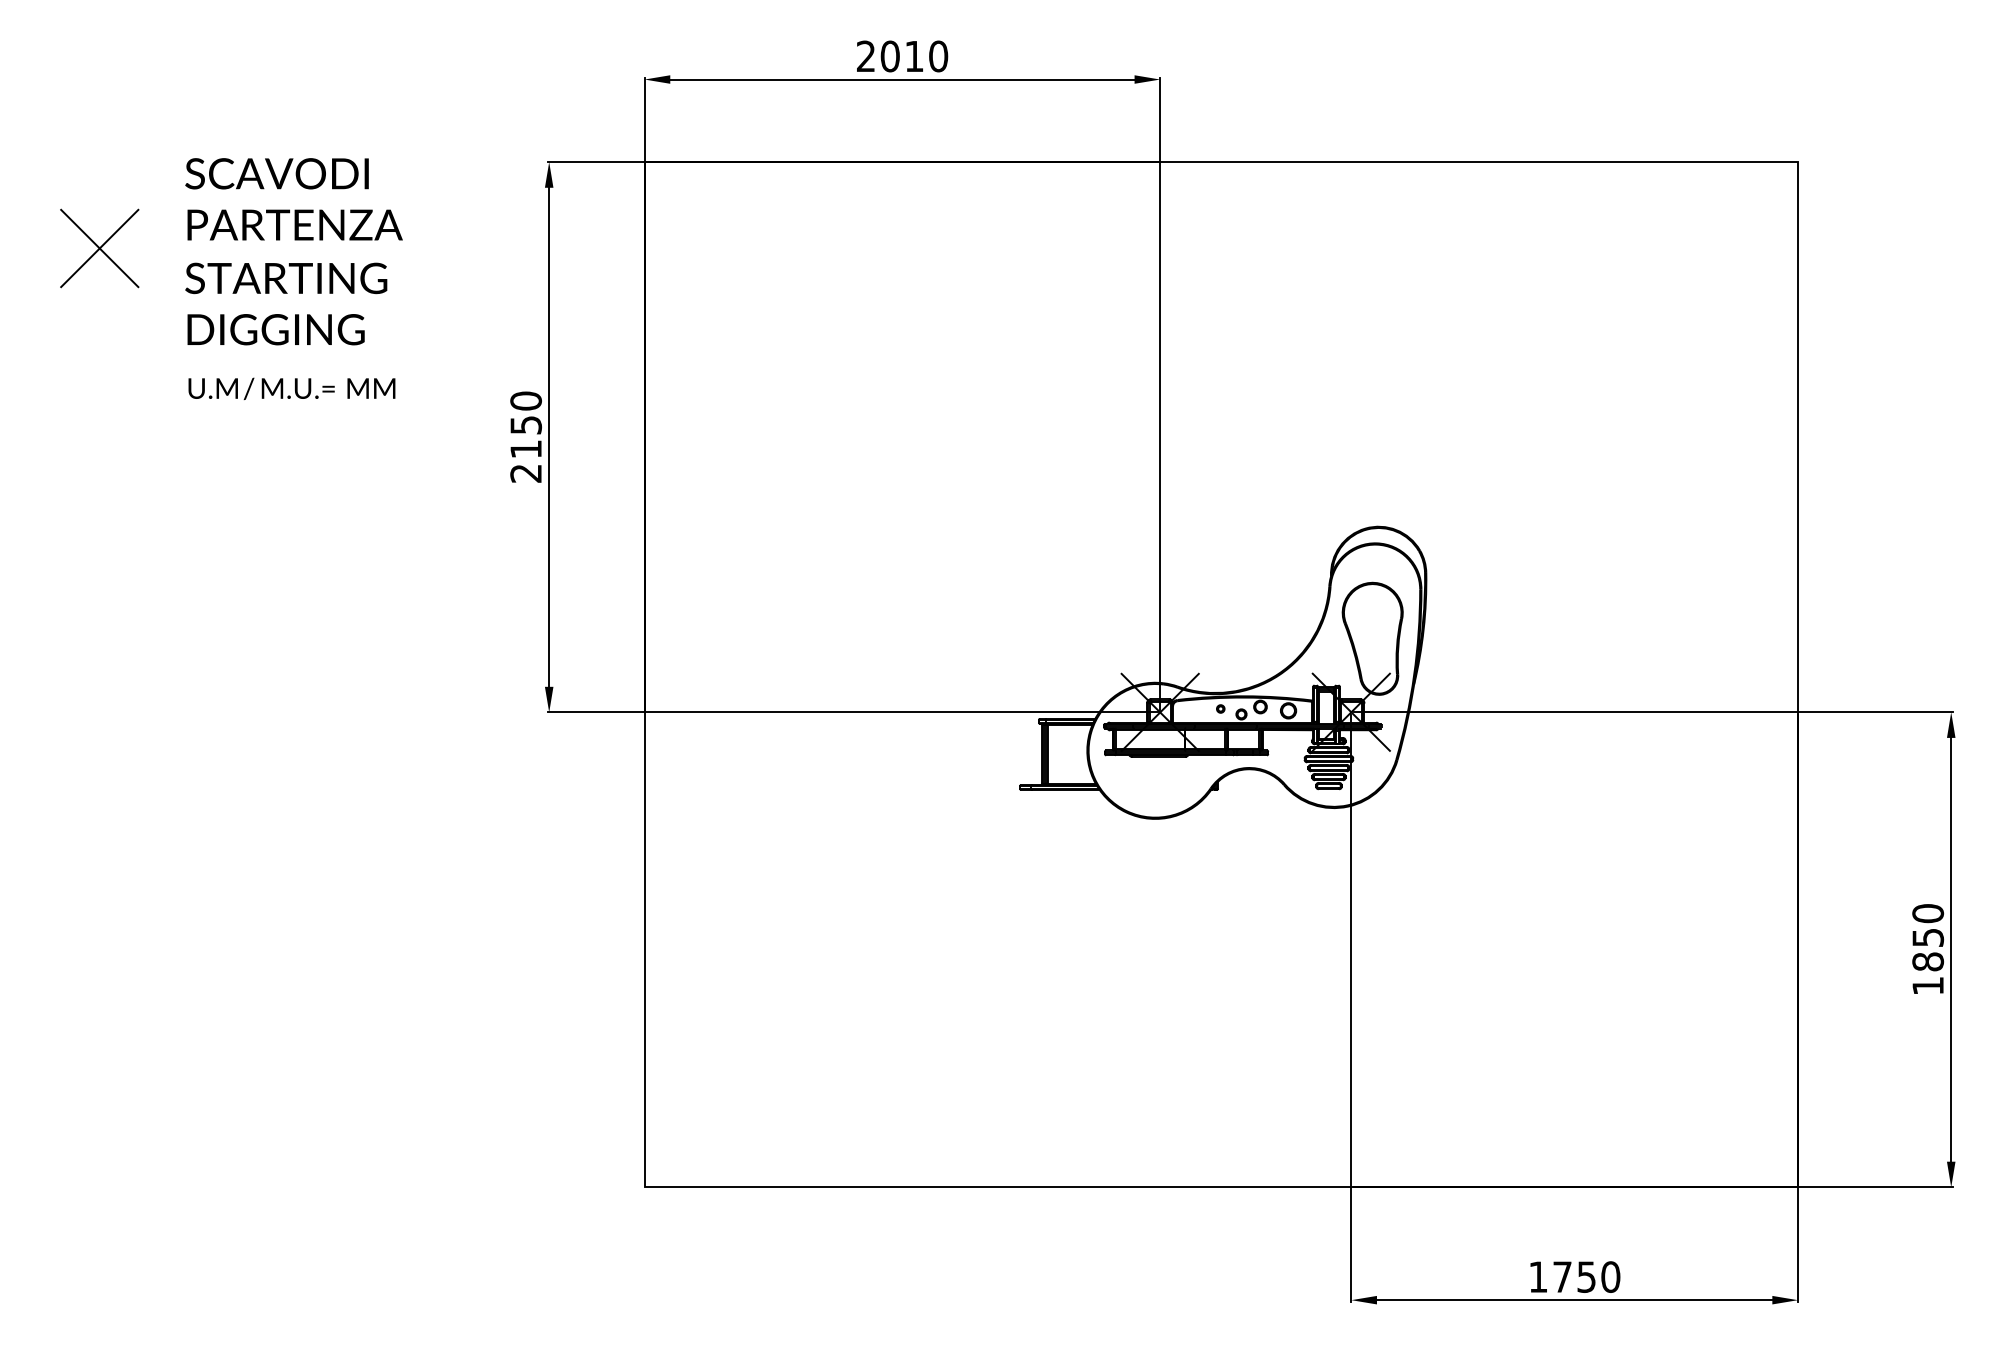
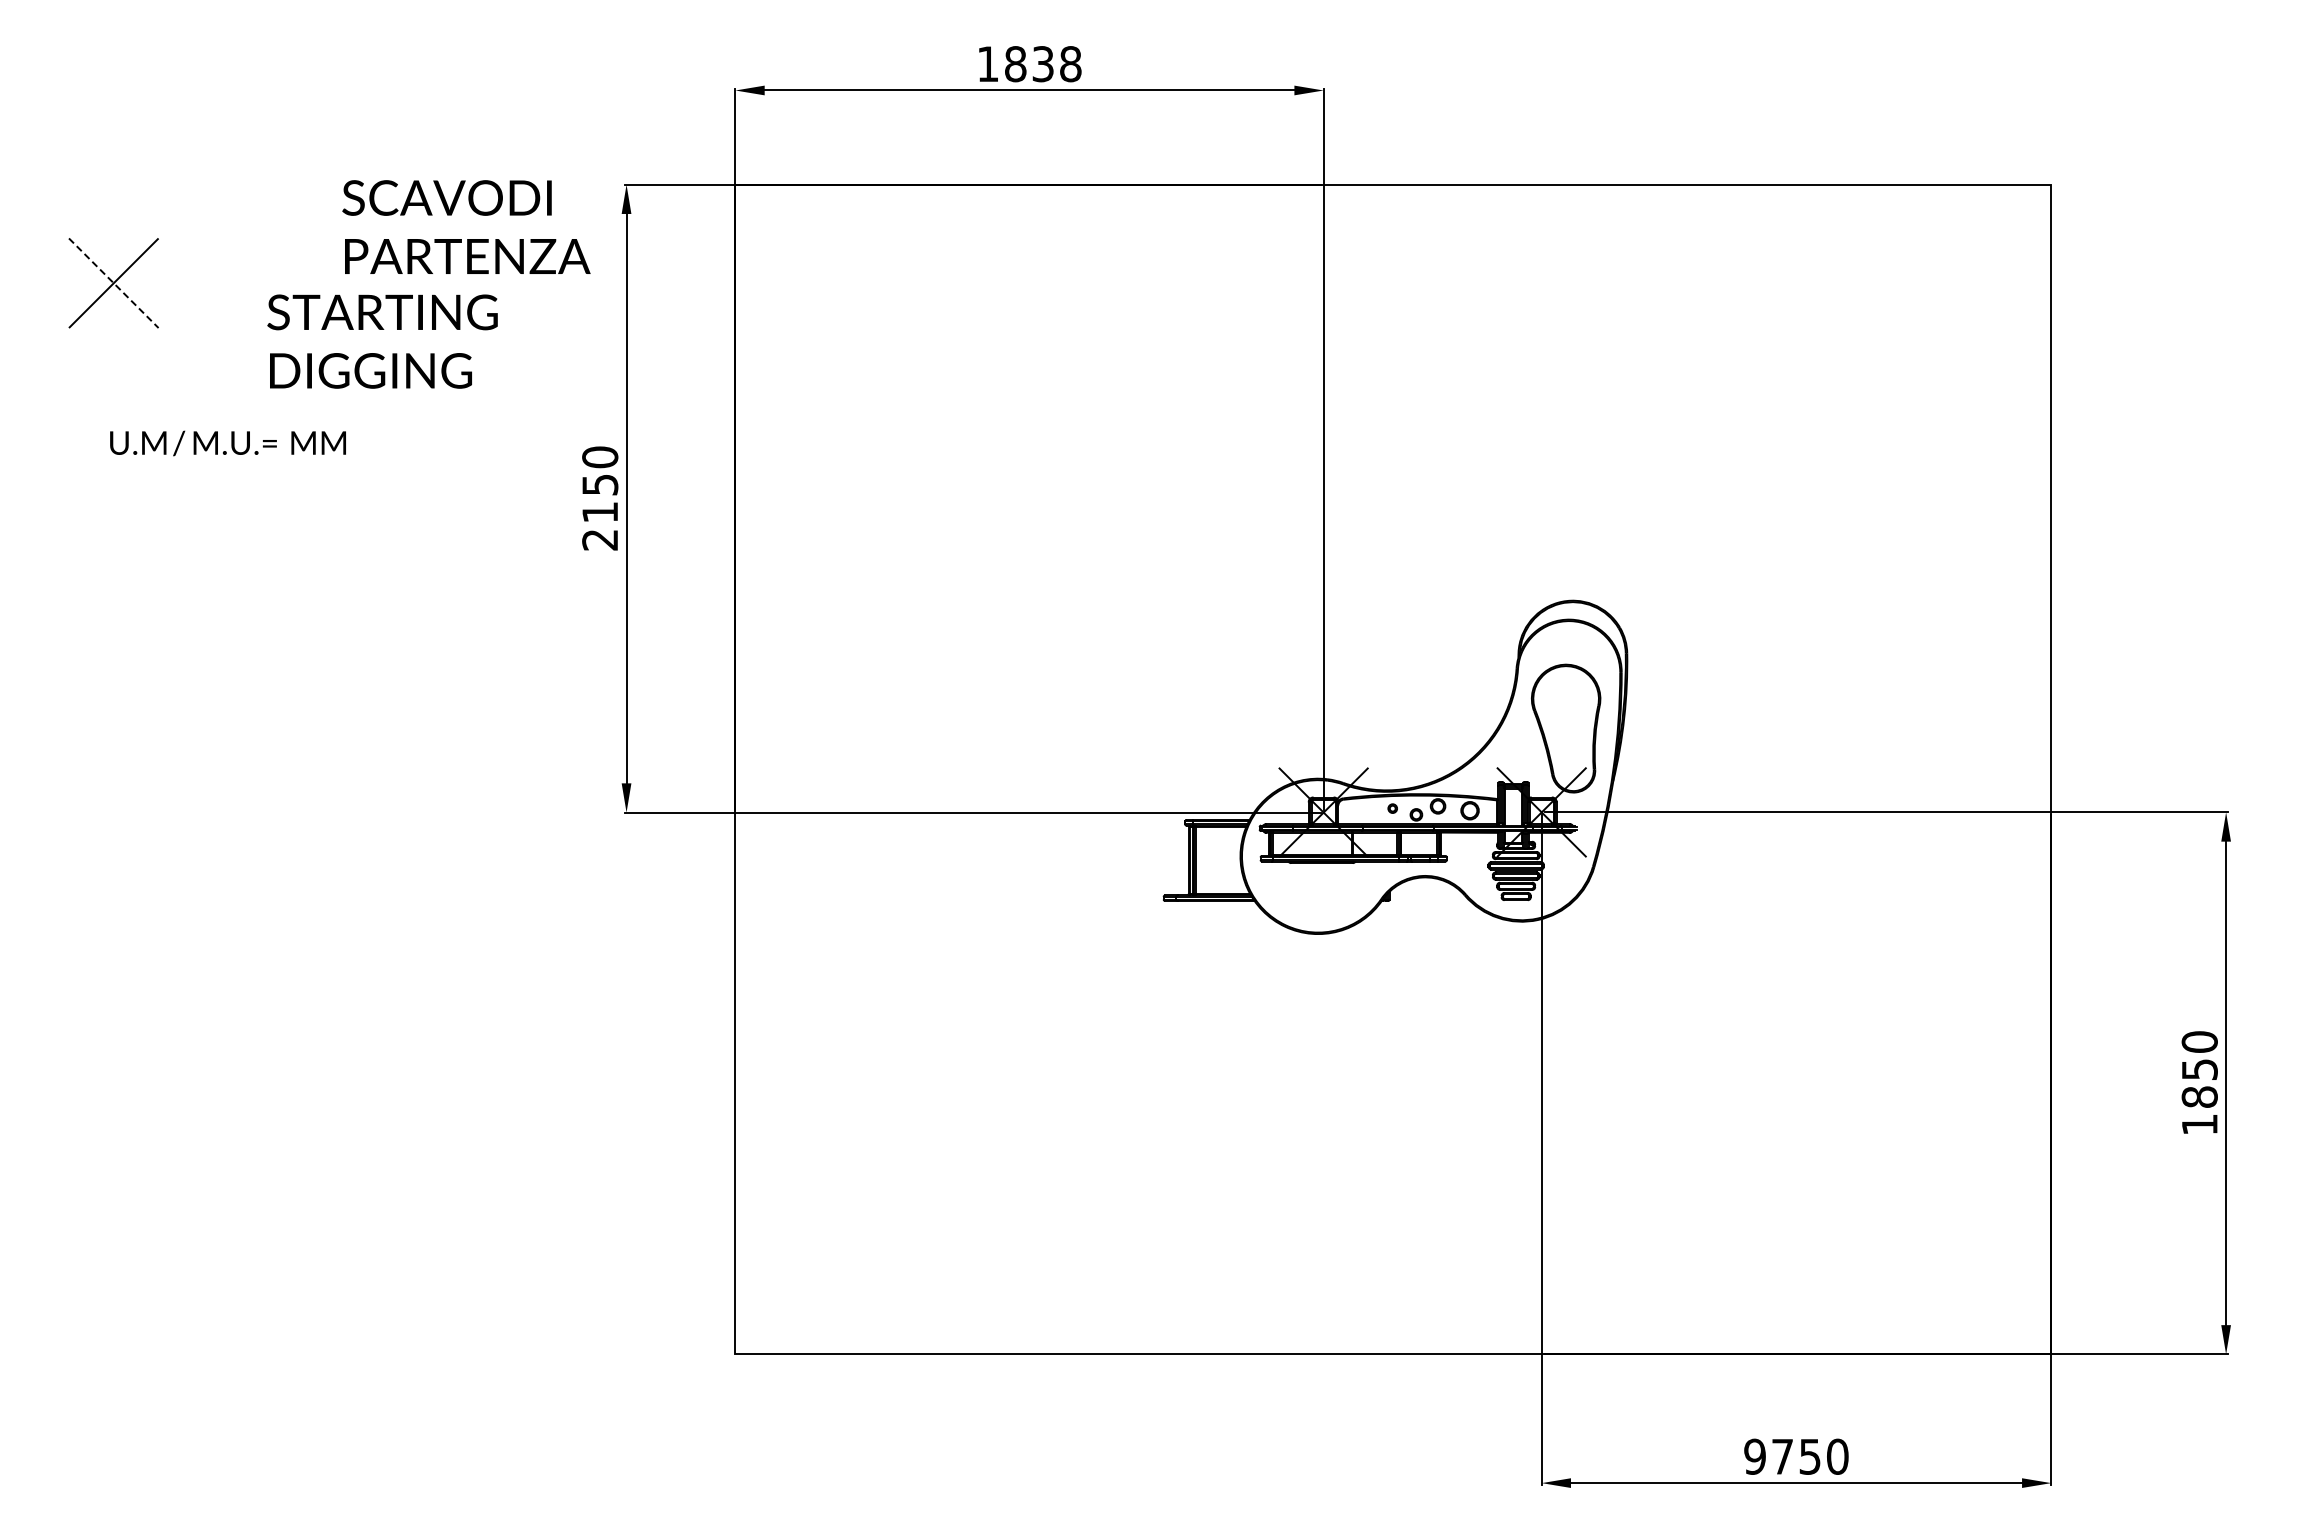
text: (902, 56) -> (1029, 64), 2010 -> 1838
text: (294, 198) -> (466, 226), moved
line: (100, 248) -> (114, 283), solid -> dashed
text: (286, 303) -> (382, 341), moved
text: (291, 388) -> (227, 443), moved
text: (1537, 1276) -> (1754, 1456), 1750 -> 9750

